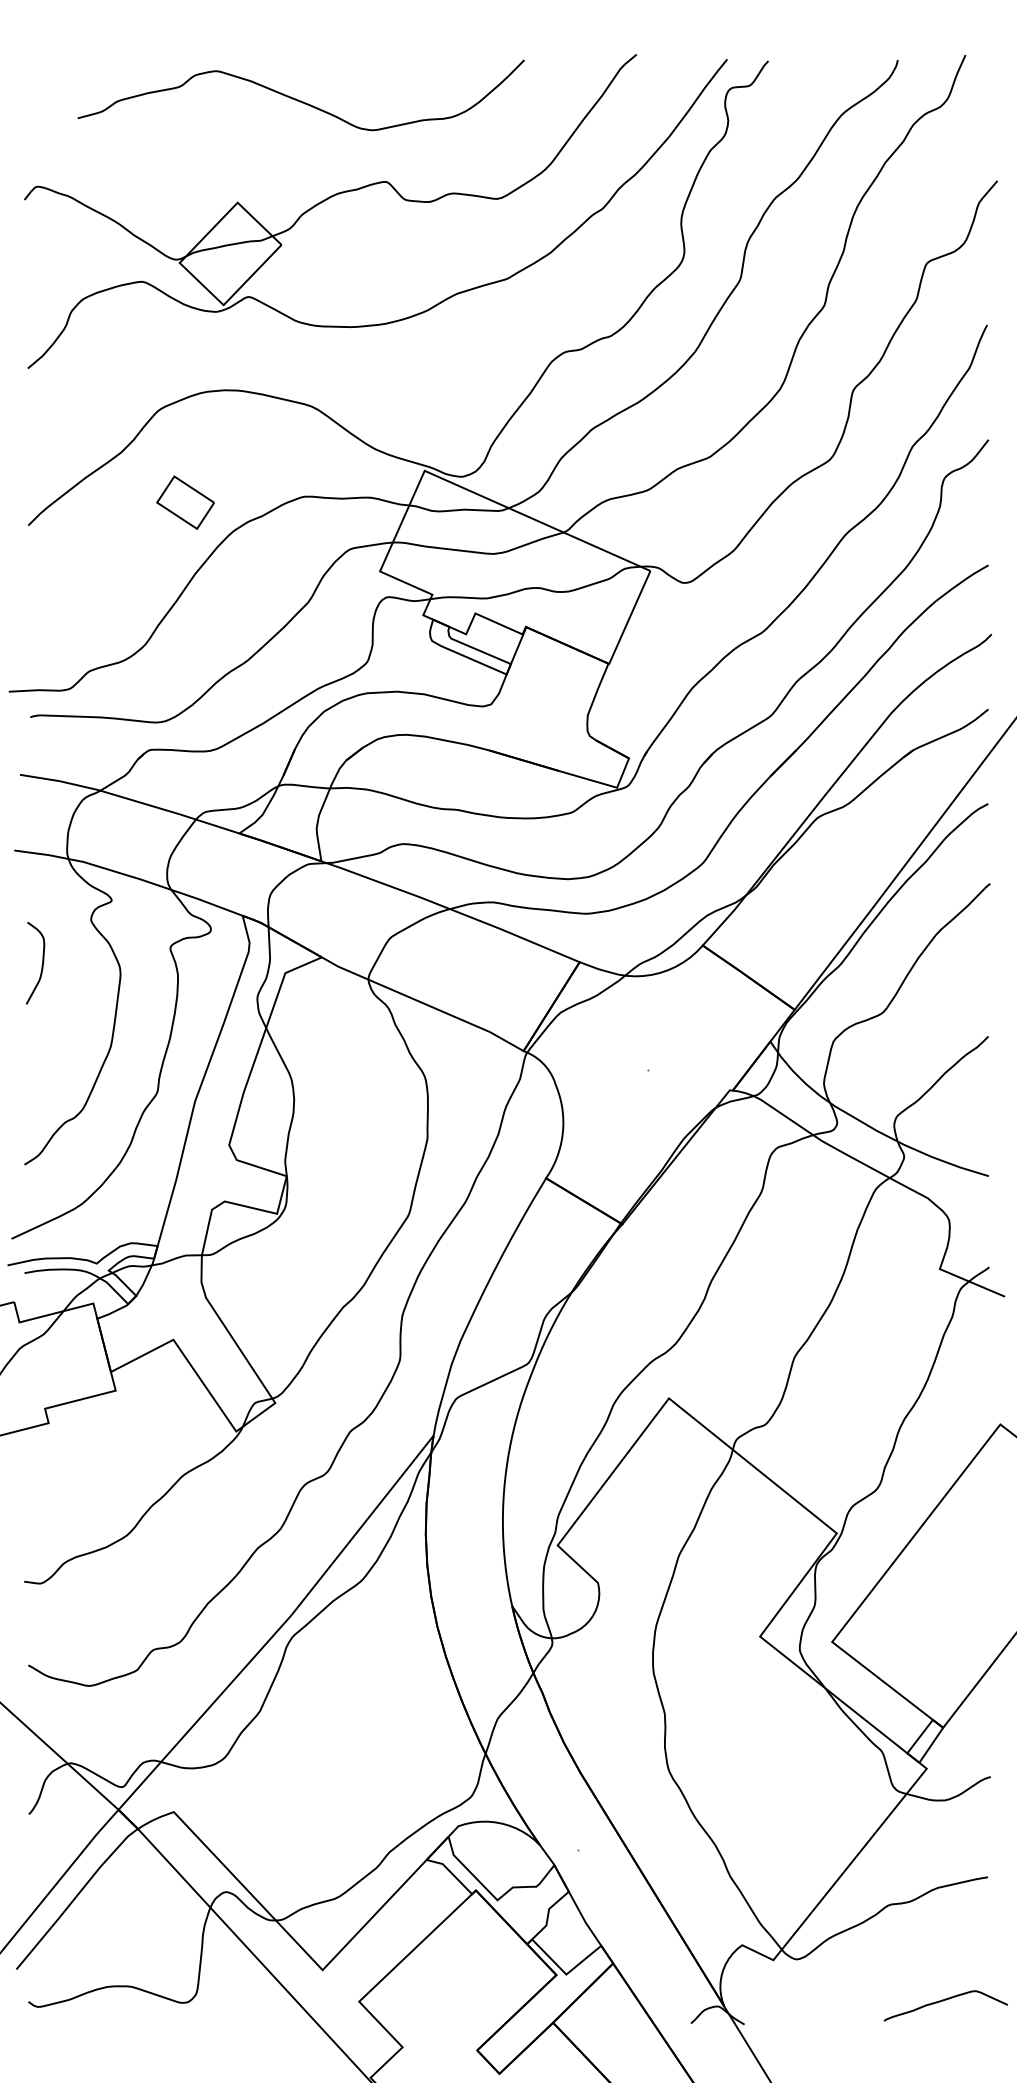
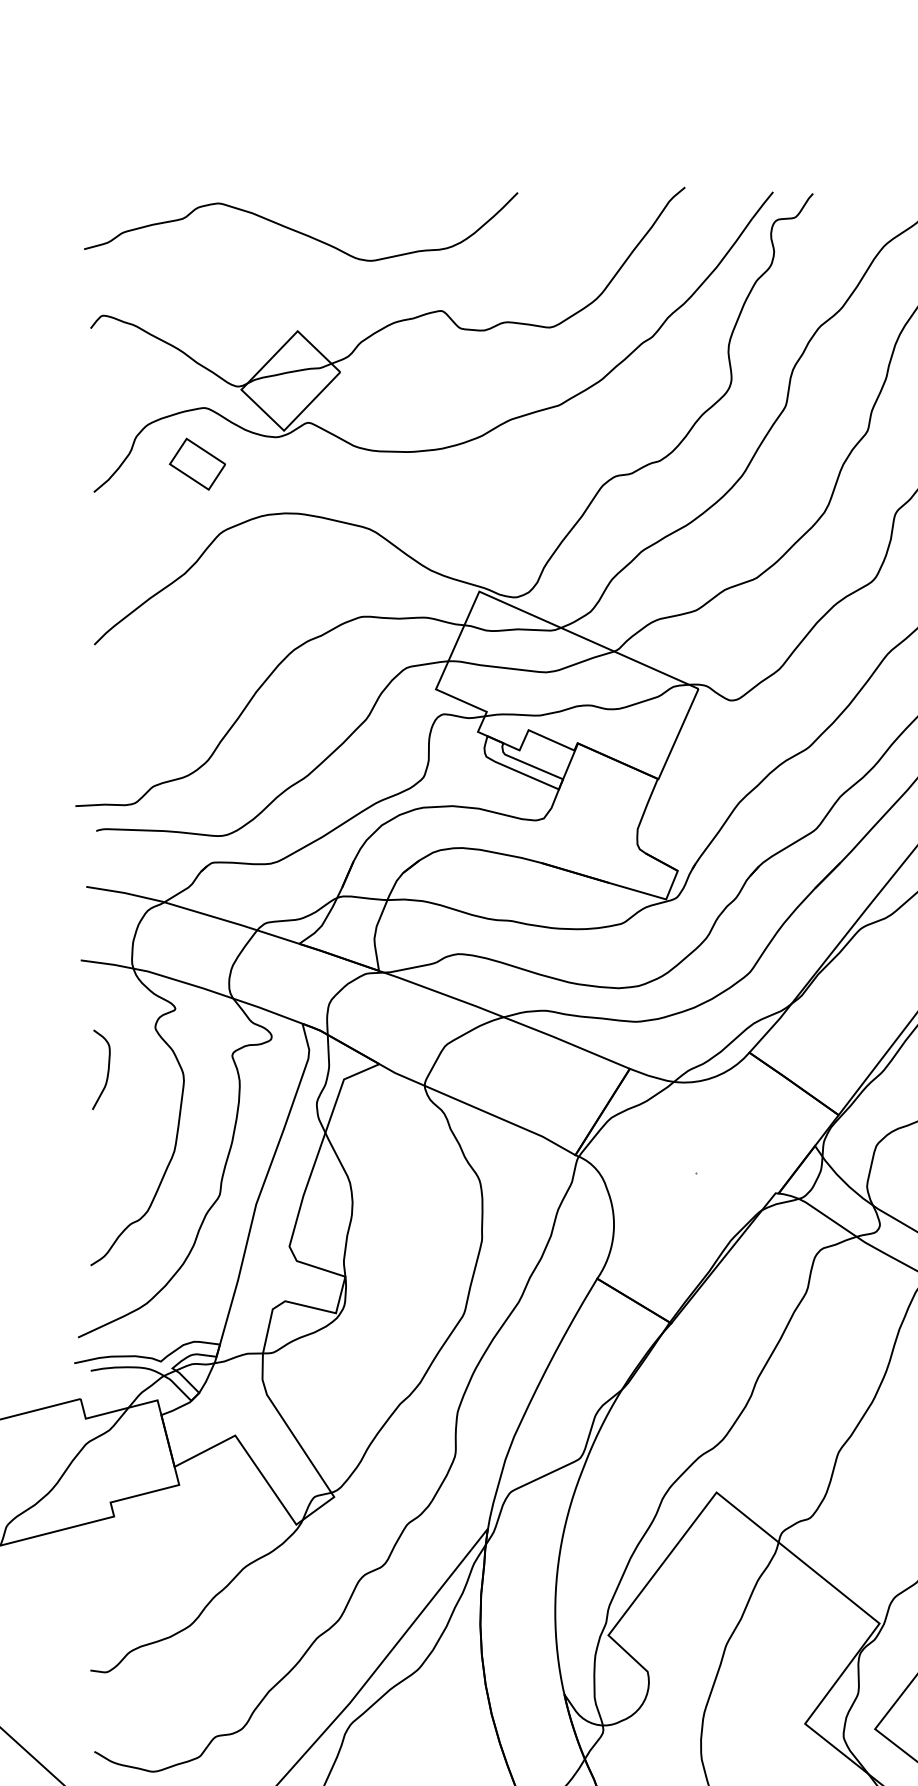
curve: (298, 99) -> (298, 230), moved
part: (185, 502) -> (197, 464), moved

